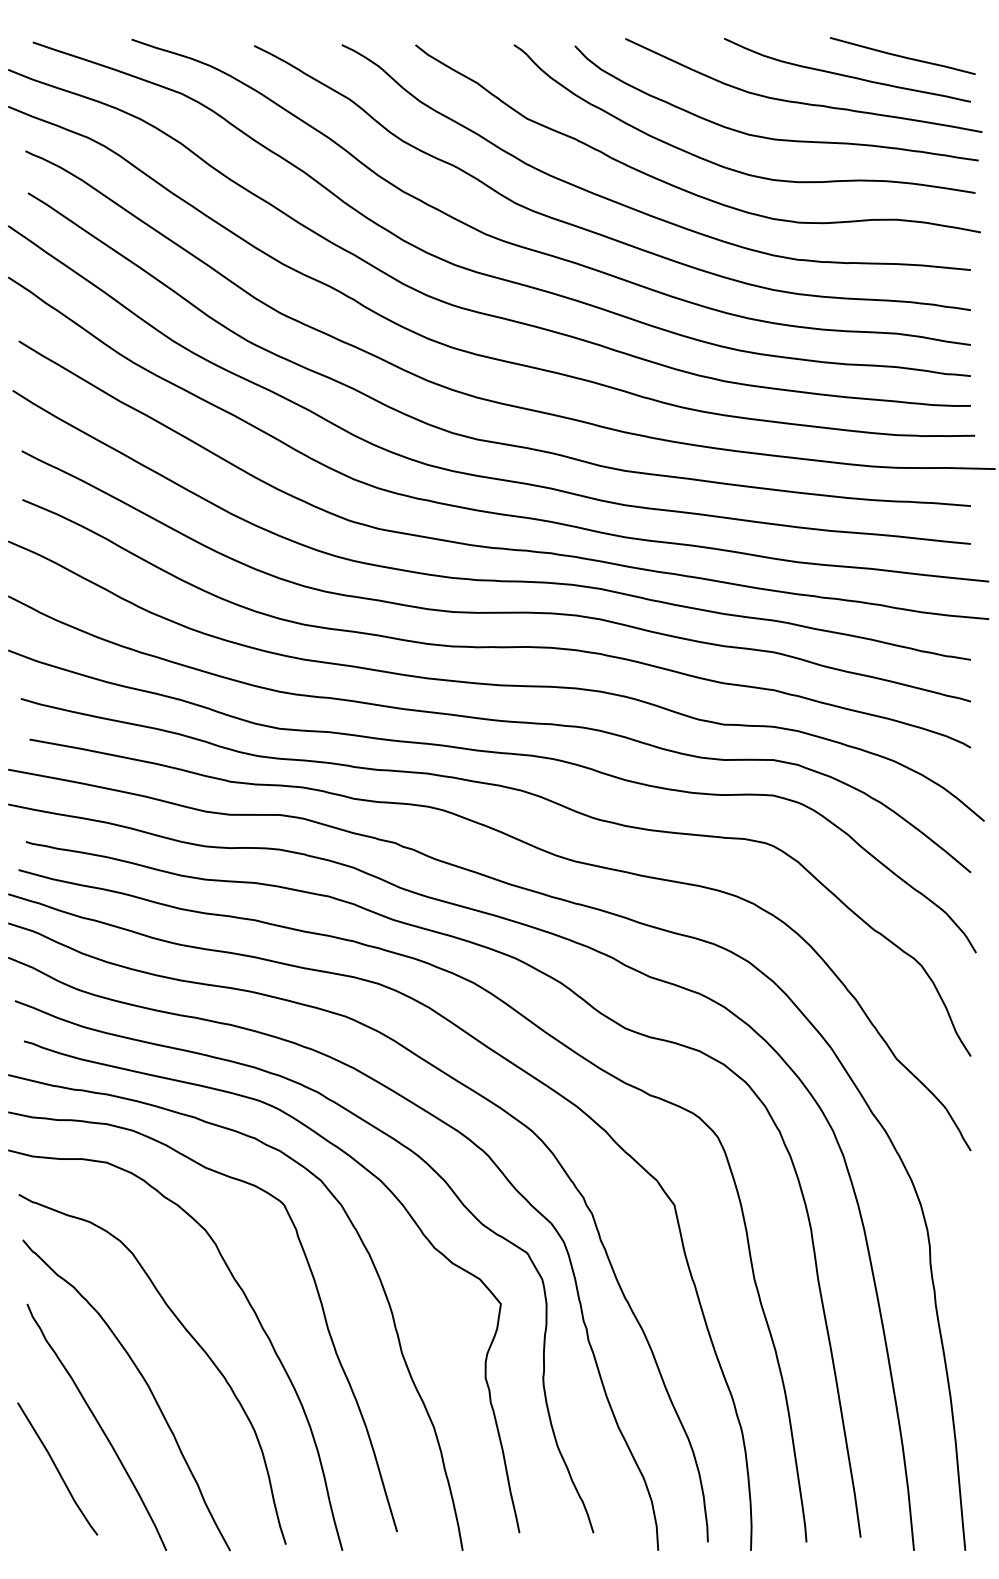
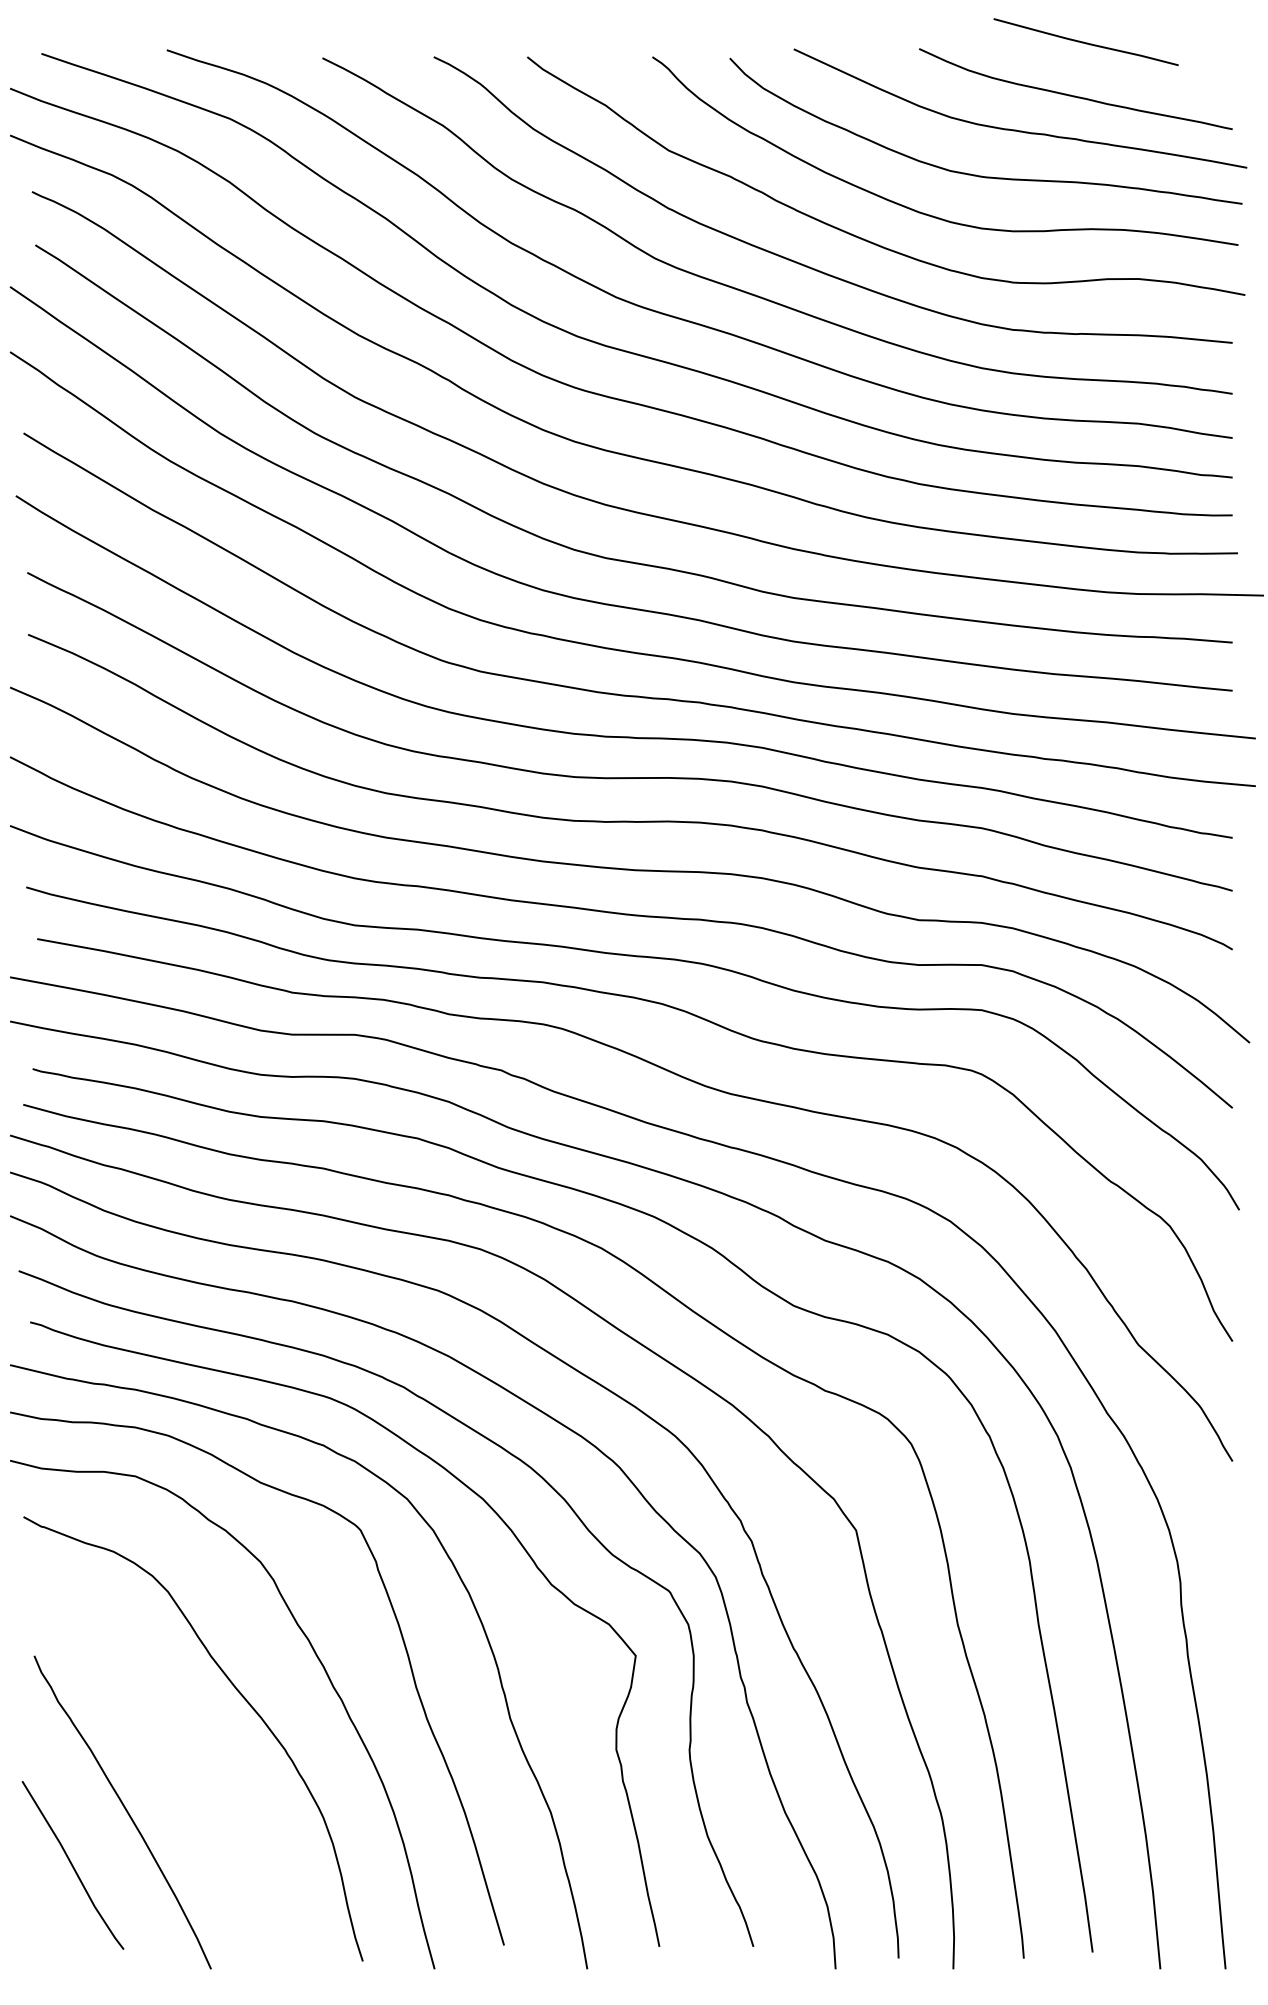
curve: (902, 56) -> (1085, 42), moved
curve: (144, 1381) -> (183, 1754), removed

